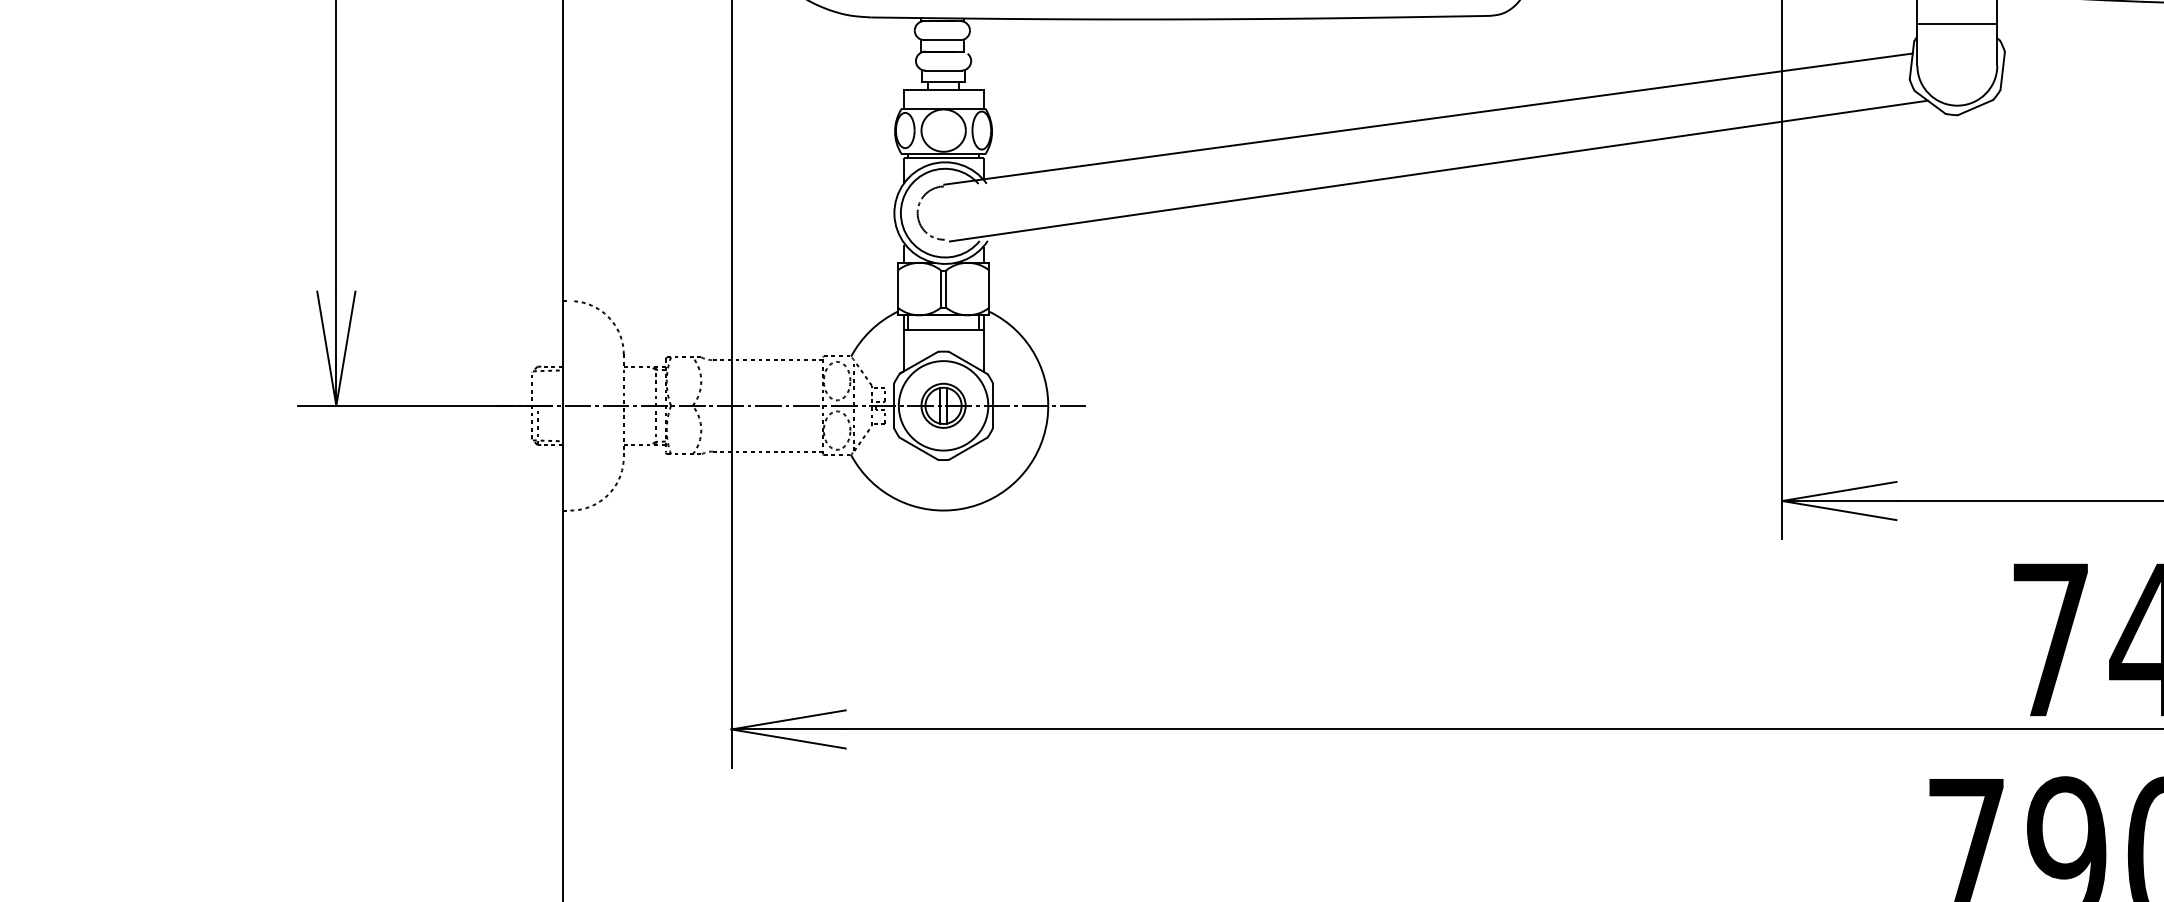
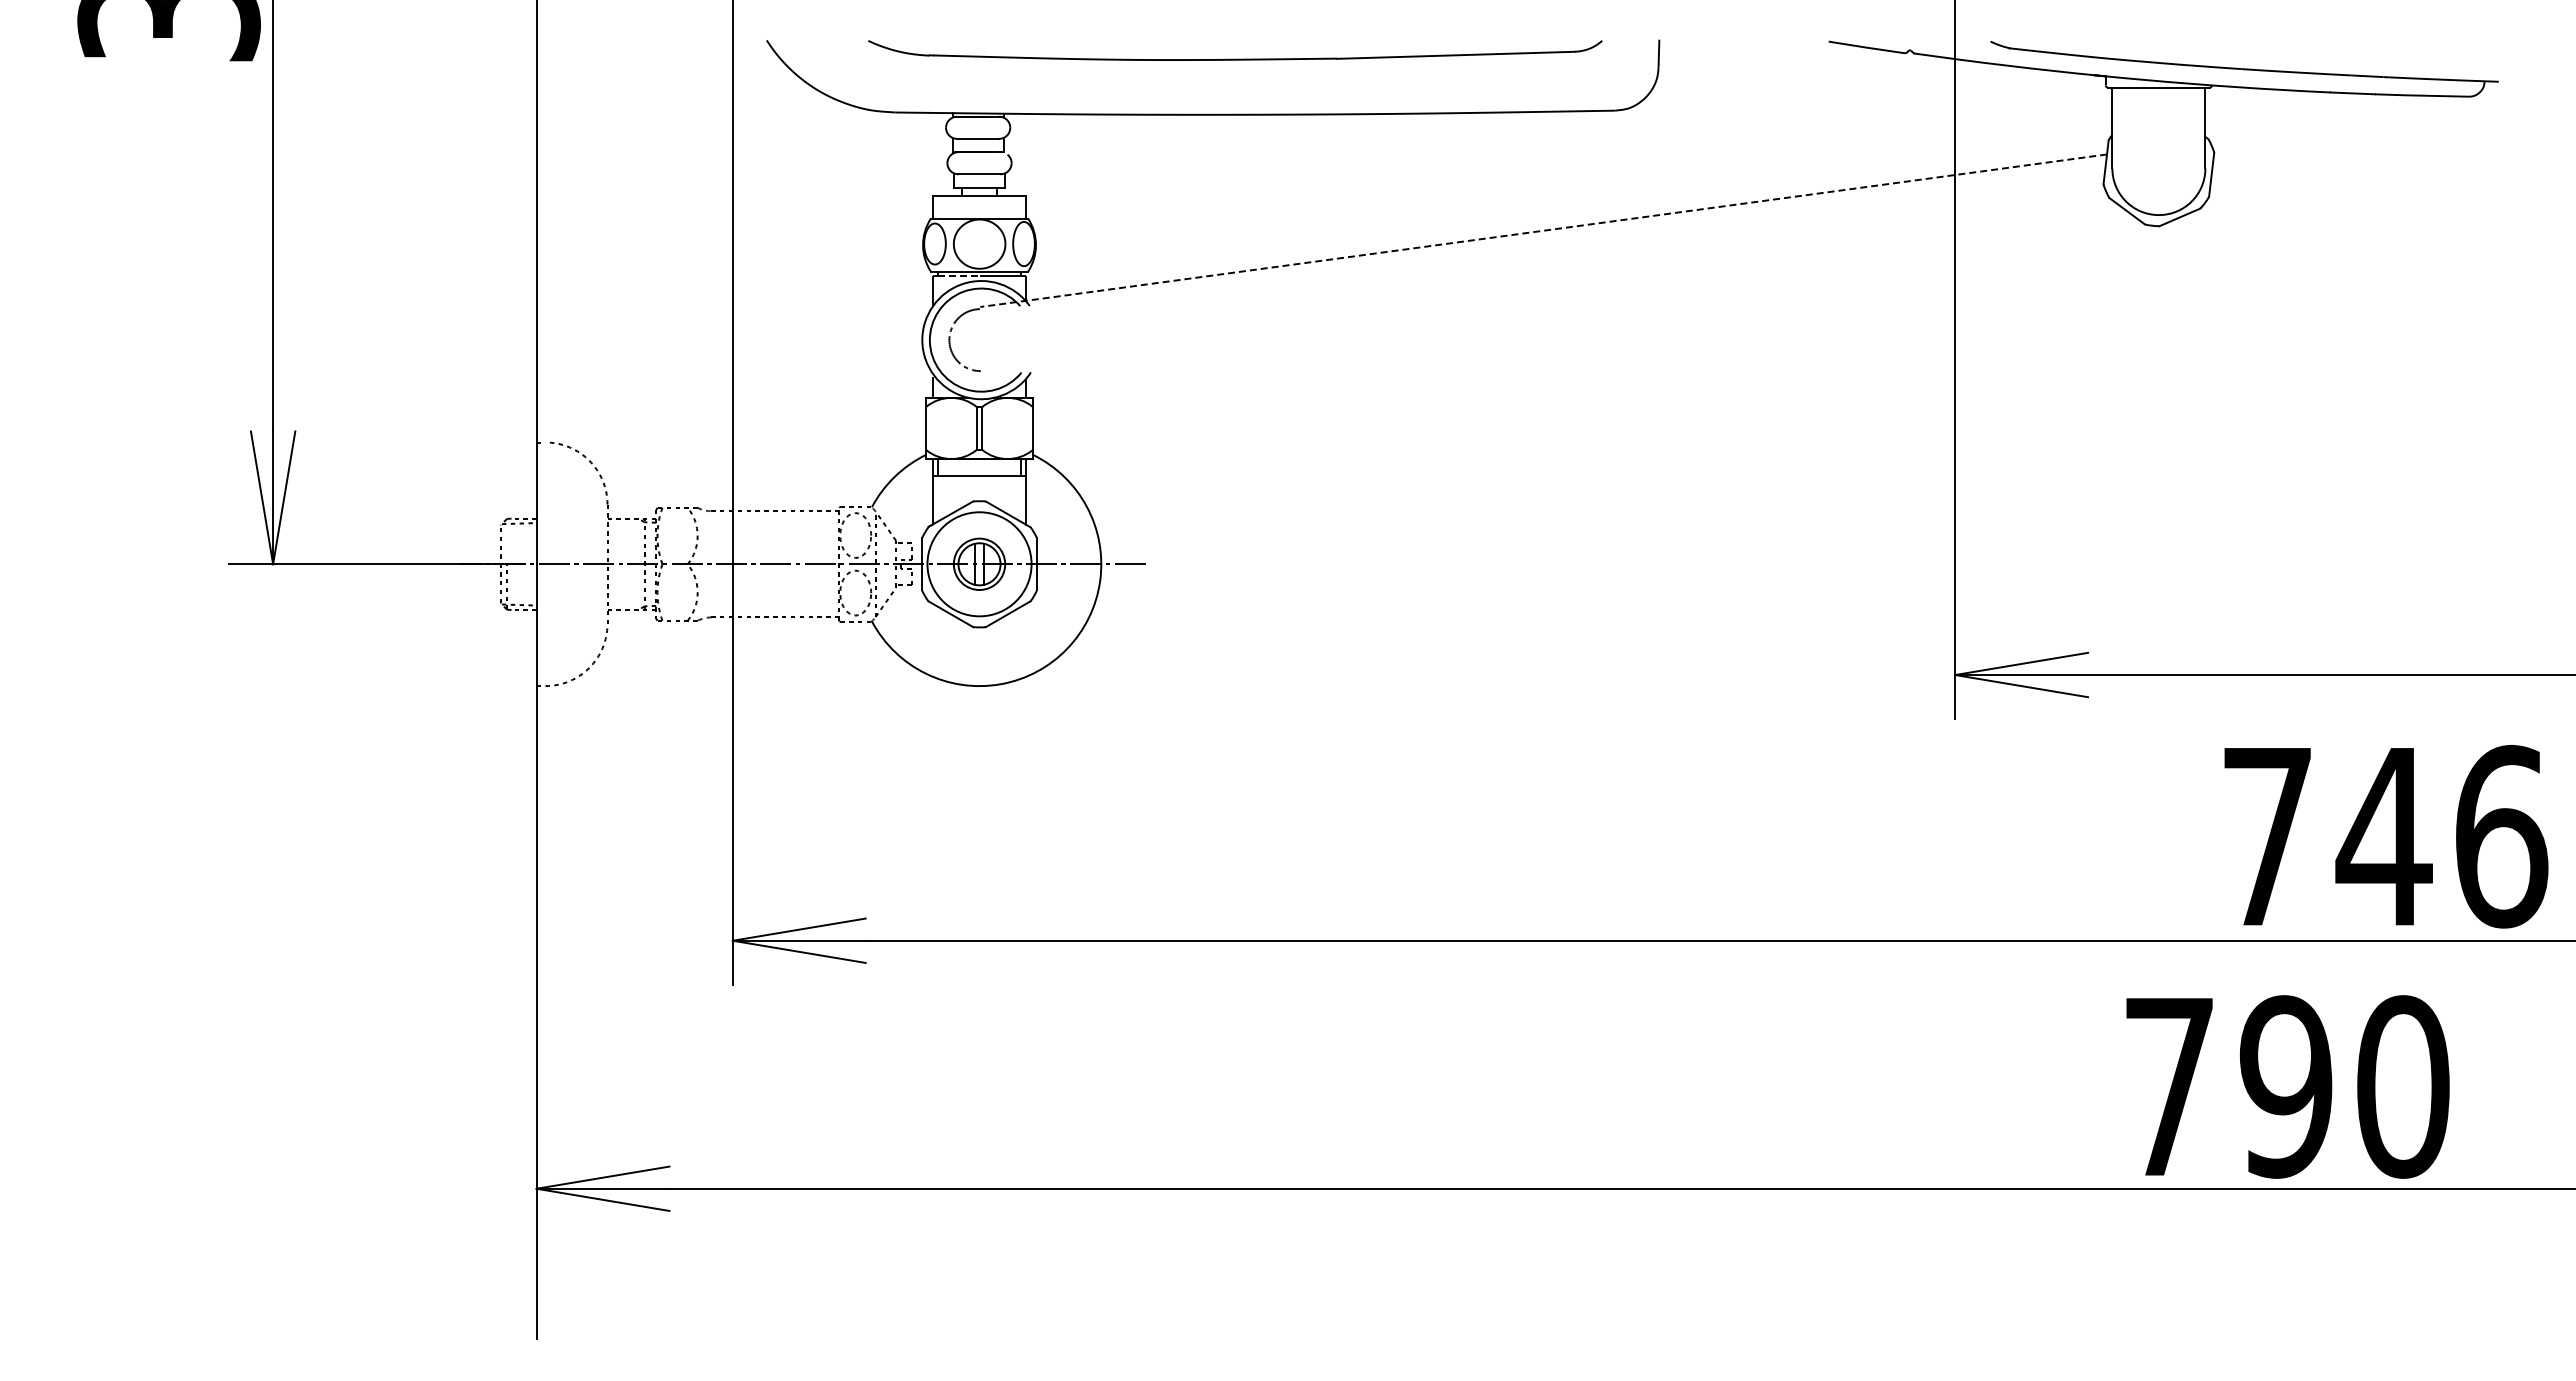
line: (1957, 23) -> (2158, 119), removed
line: (1428, 118) -> (1543, 230), solid -> dashed
line: (925, 158) -> (958, 276), solid -> dashed
line: (1438, 171) -> (1555, 291), removed

